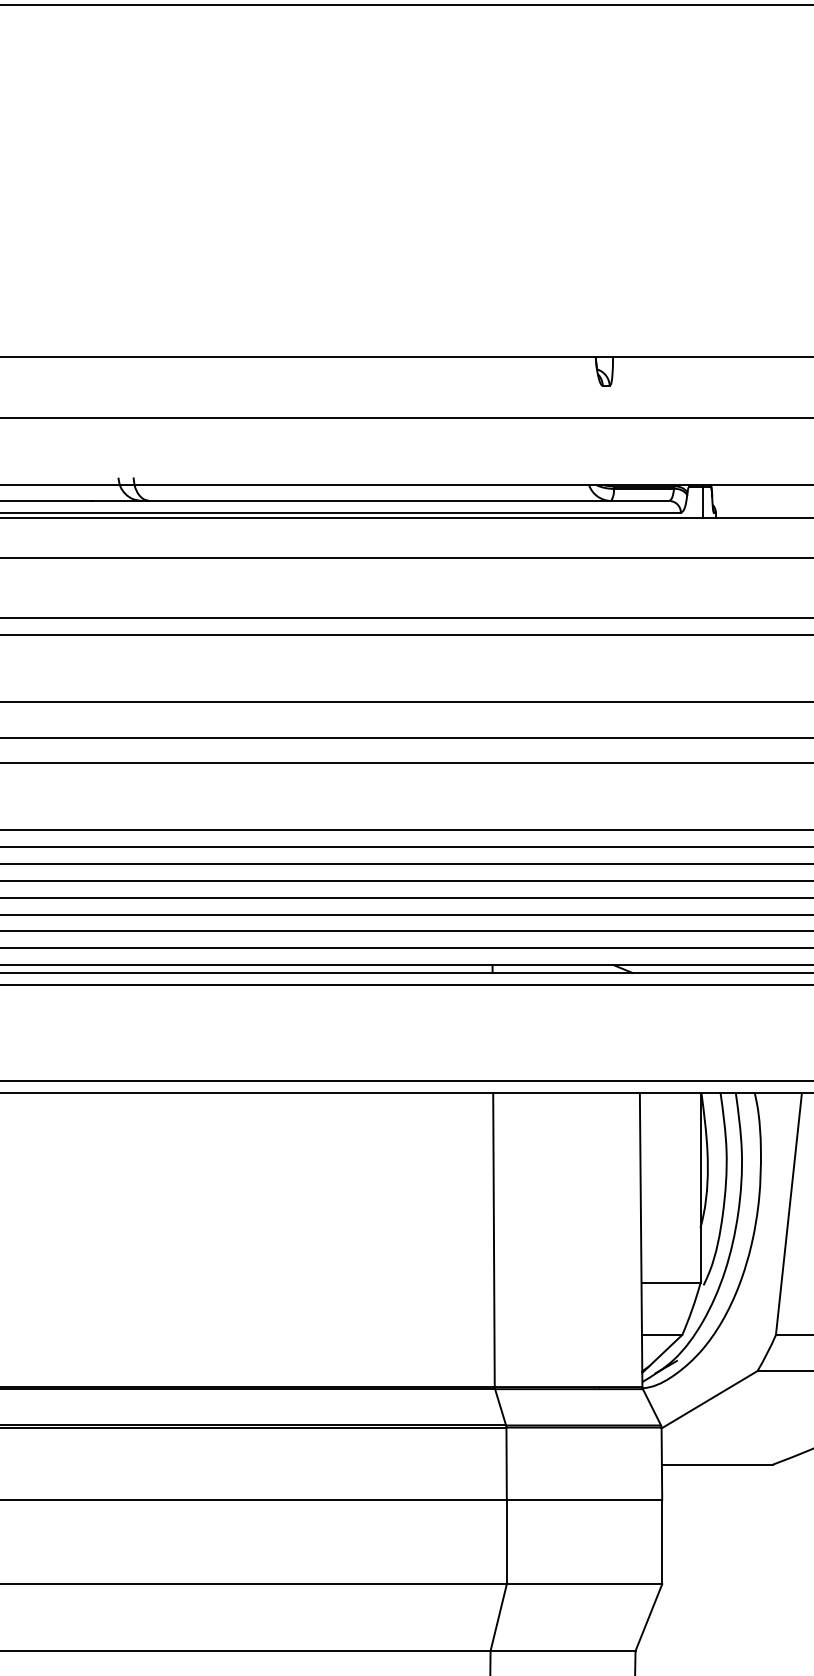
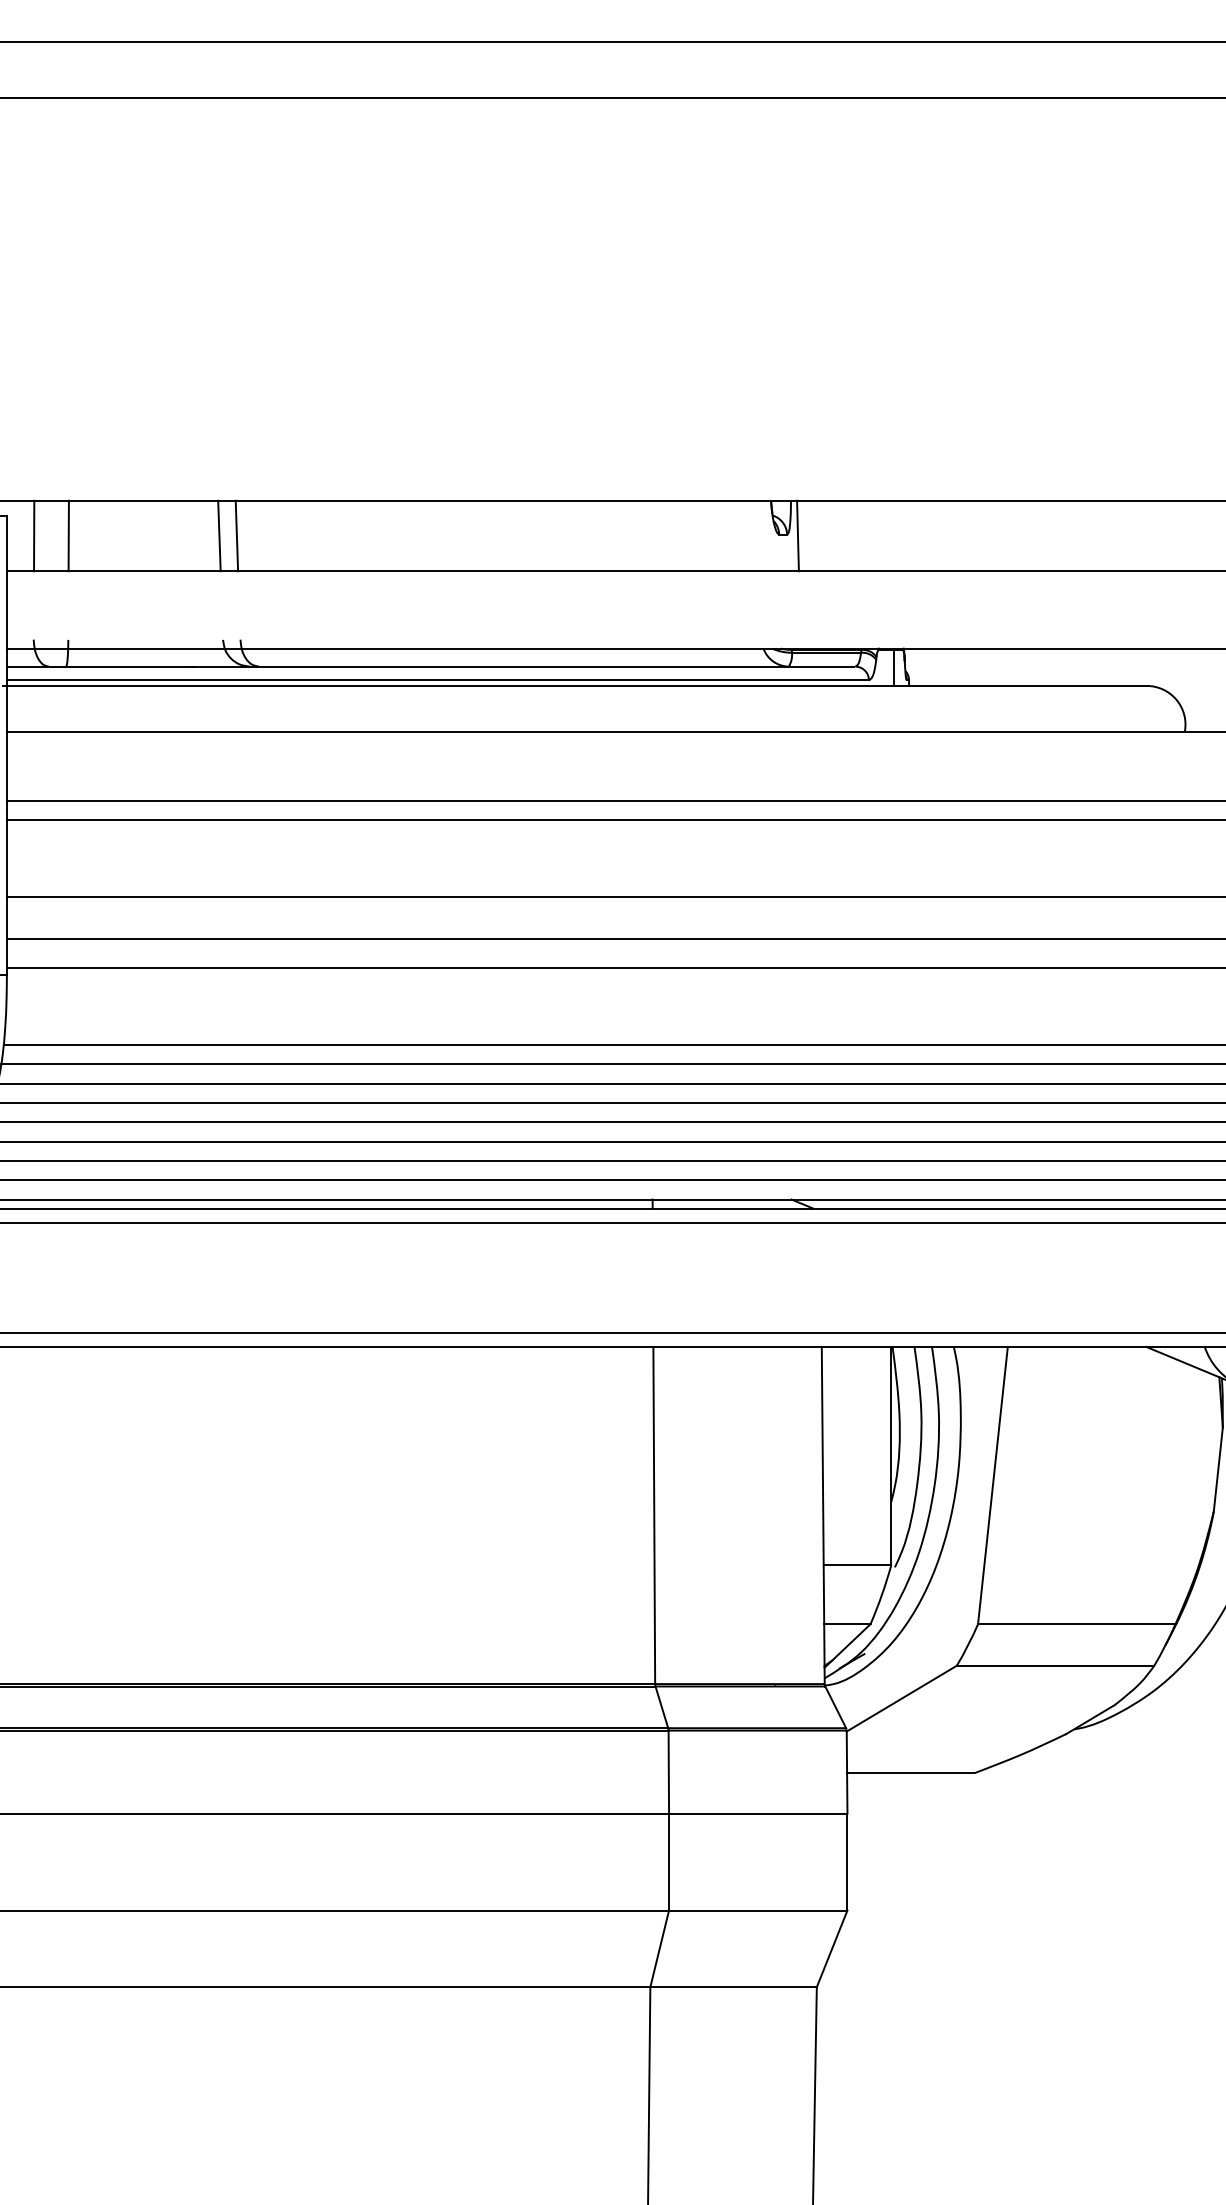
line: (115, 386) -> (219, 535), added
line: (130, 386) -> (236, 535), added
line: (618, 386) -> (797, 535), added

